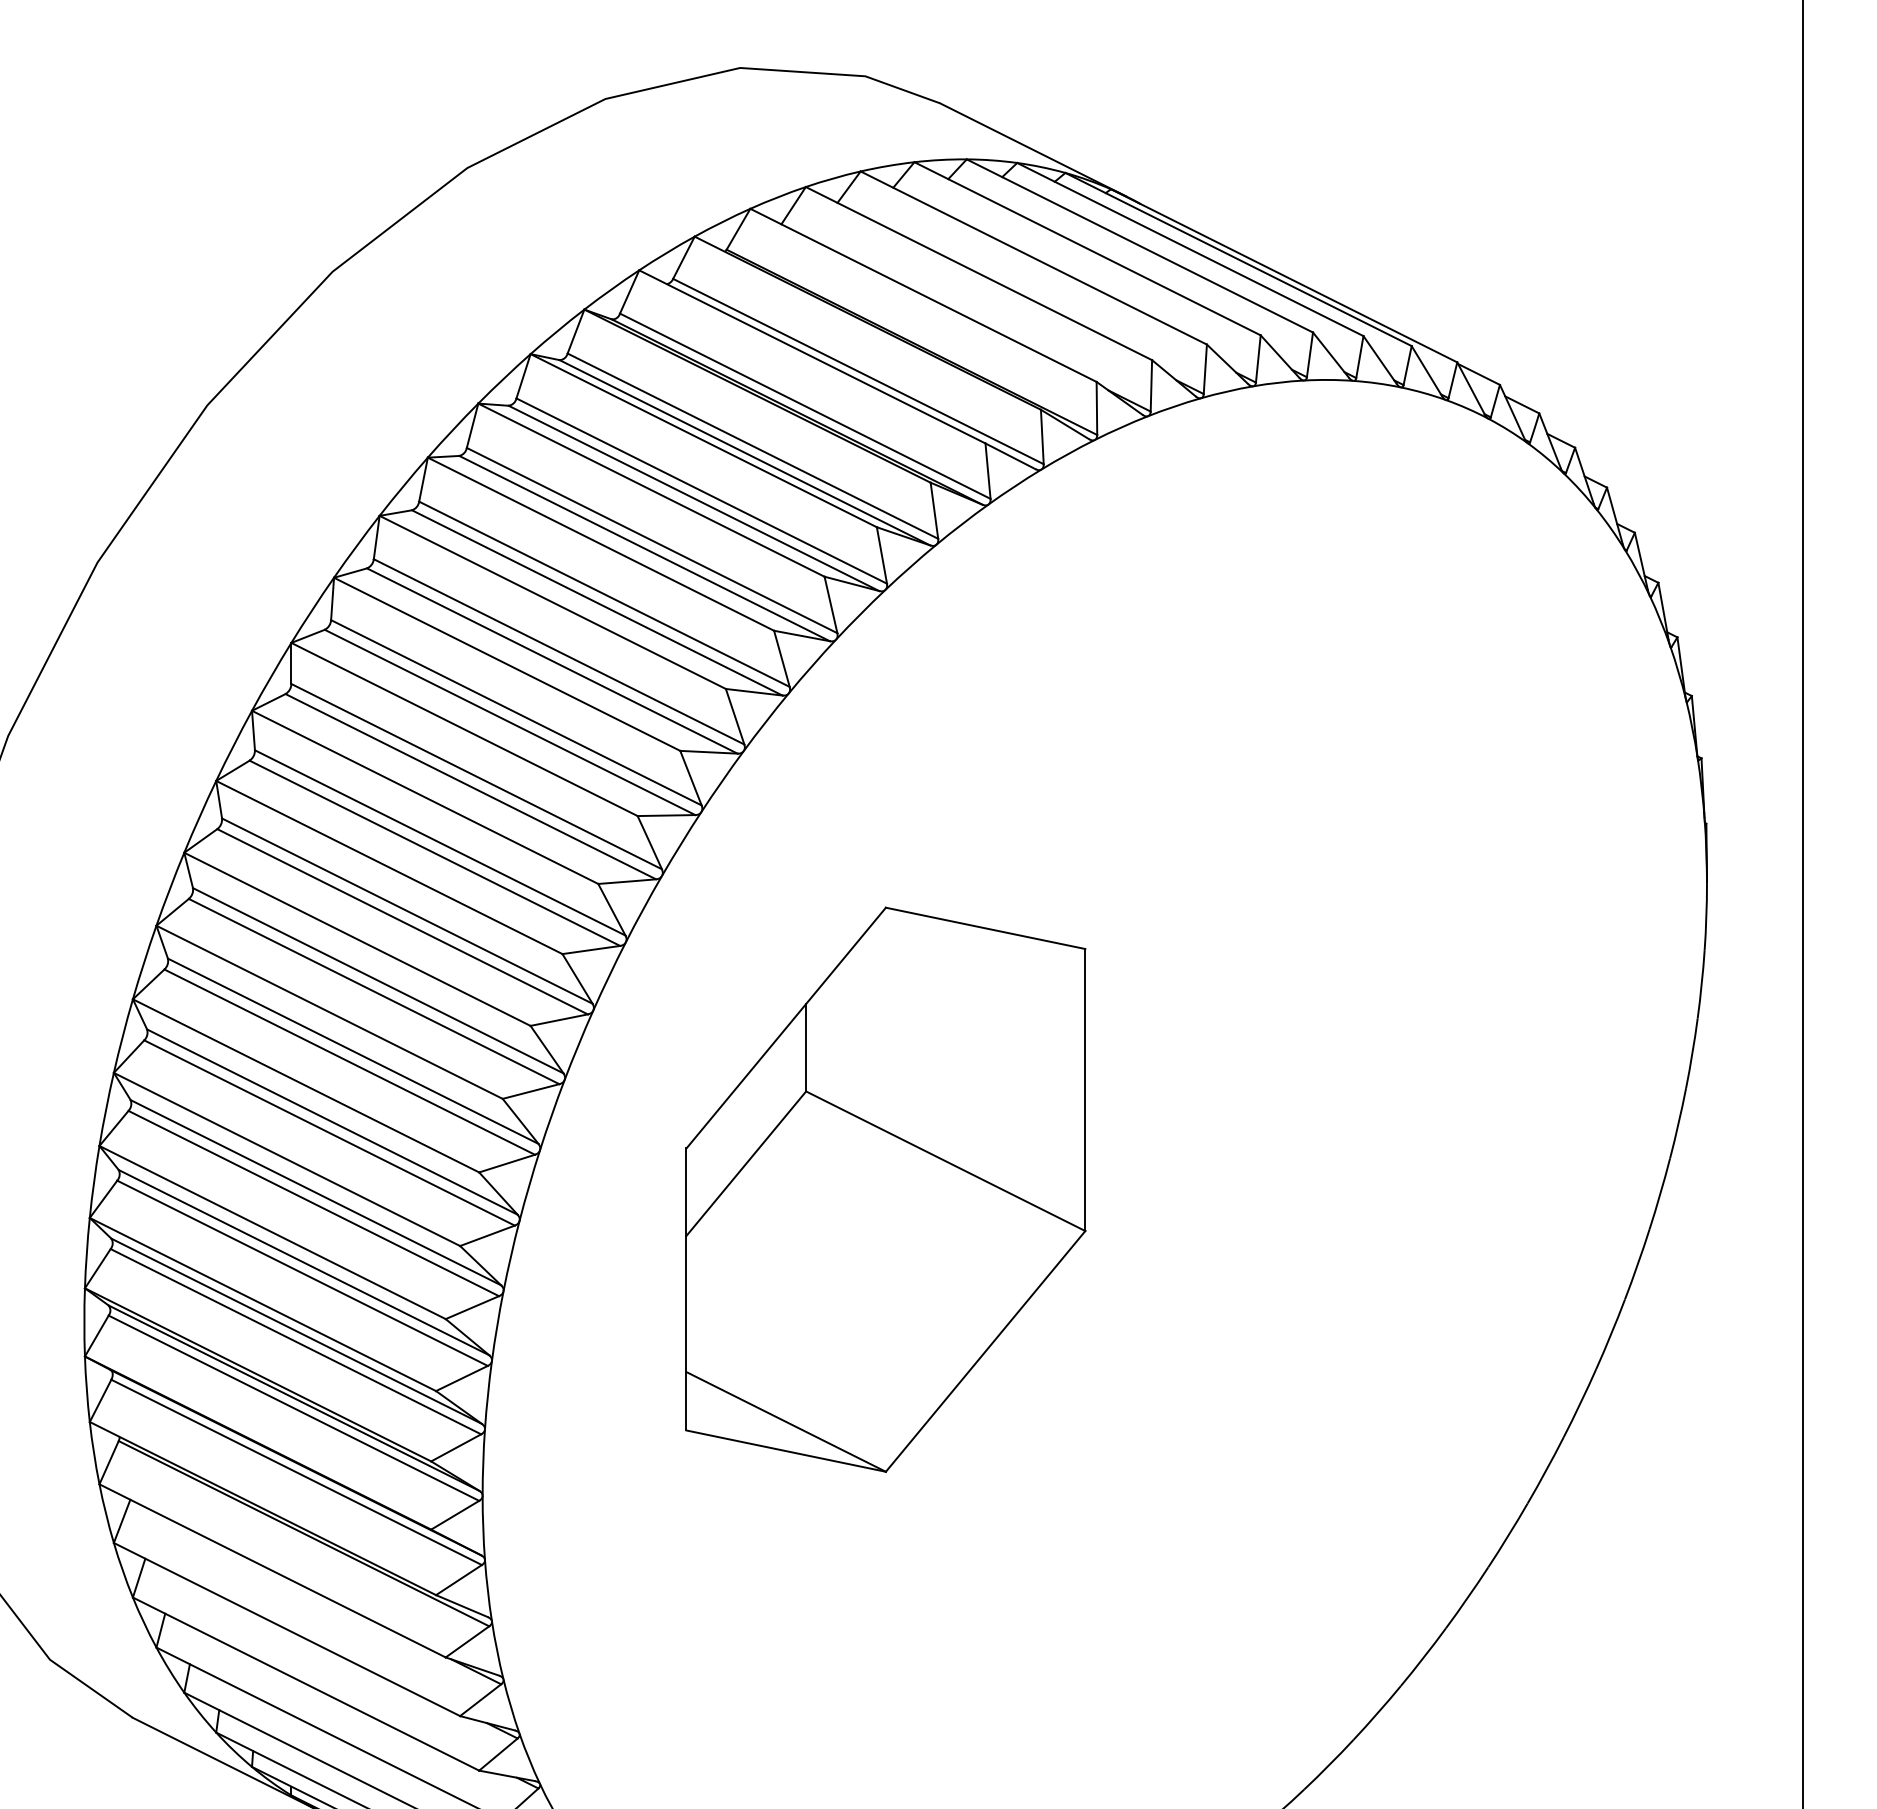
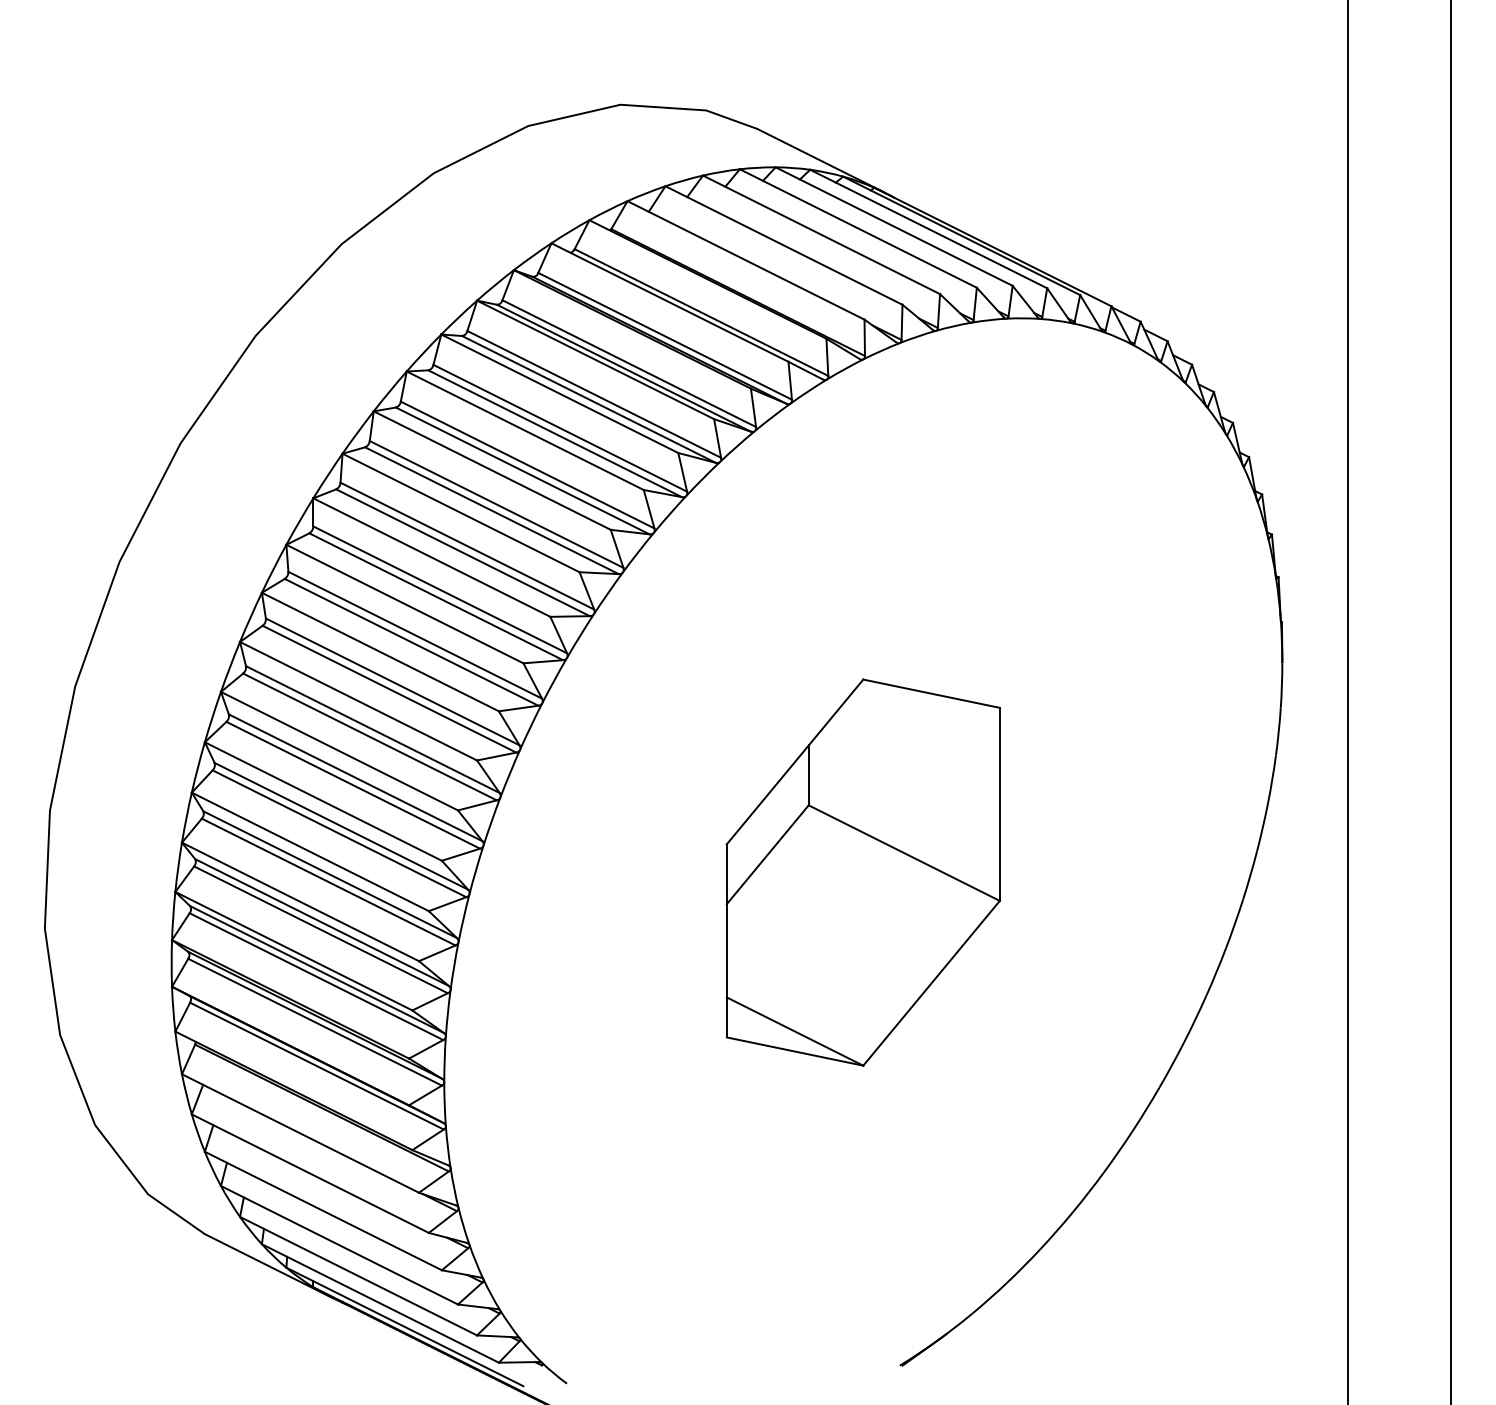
part: (884, 1189) -> (862, 872), moved

